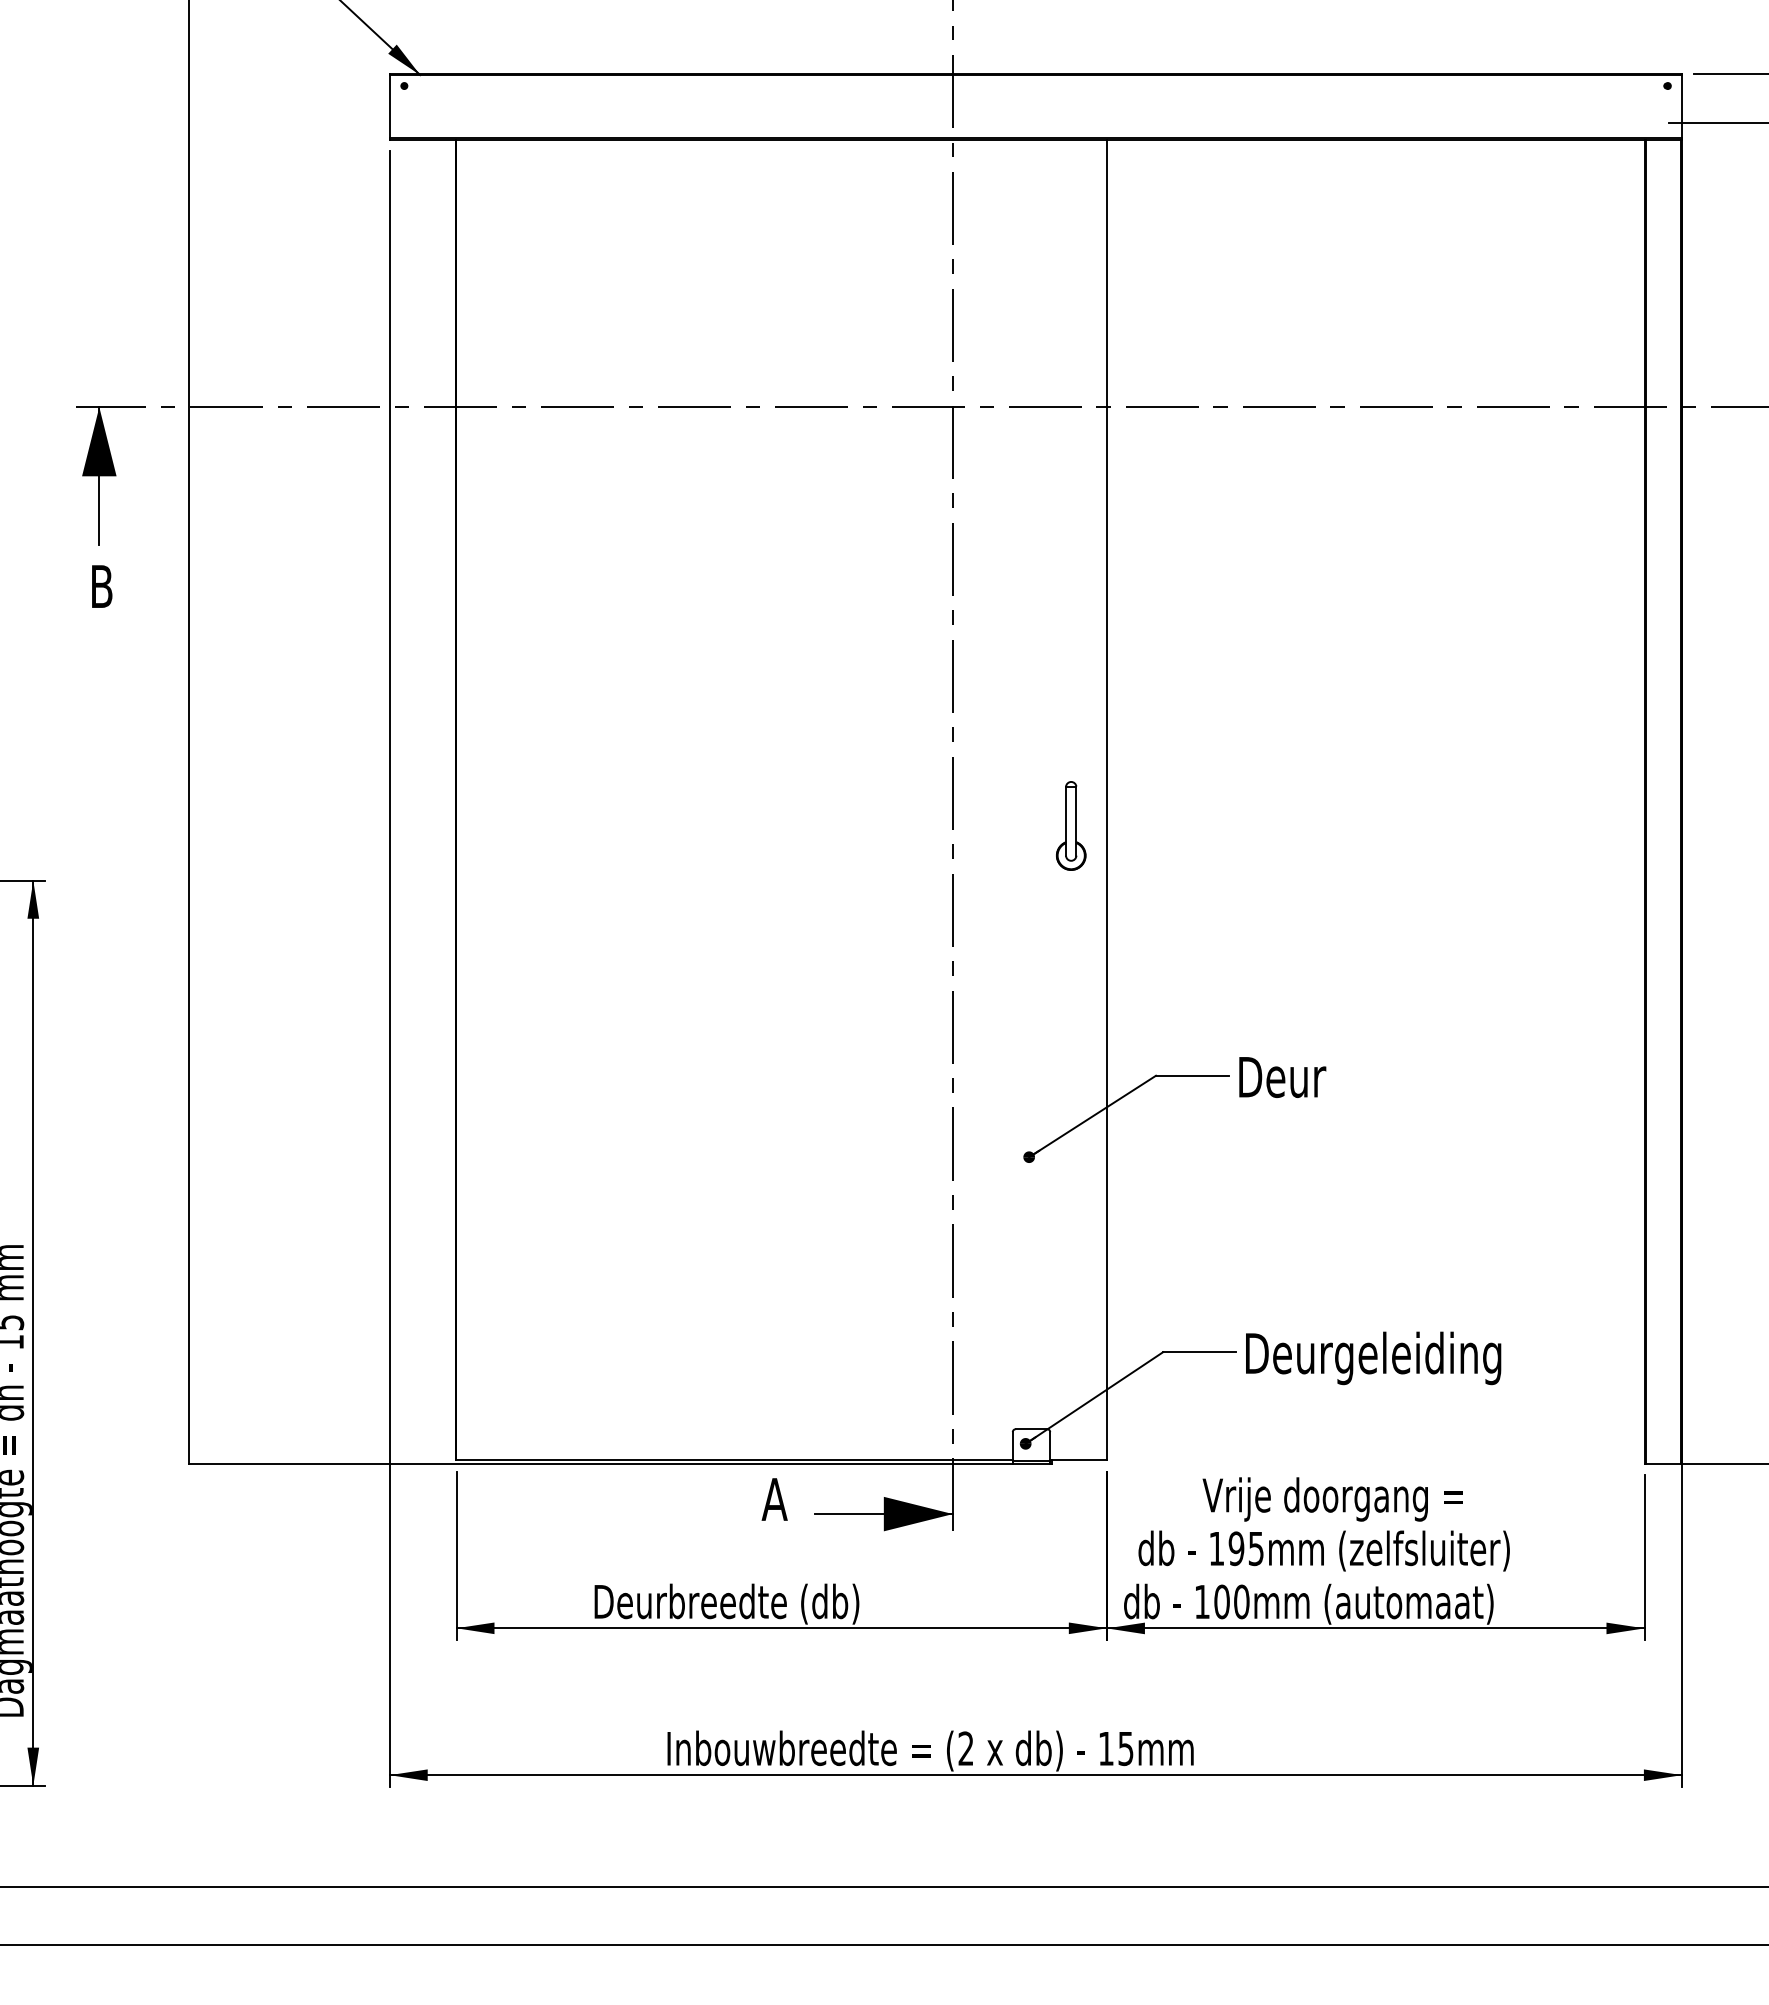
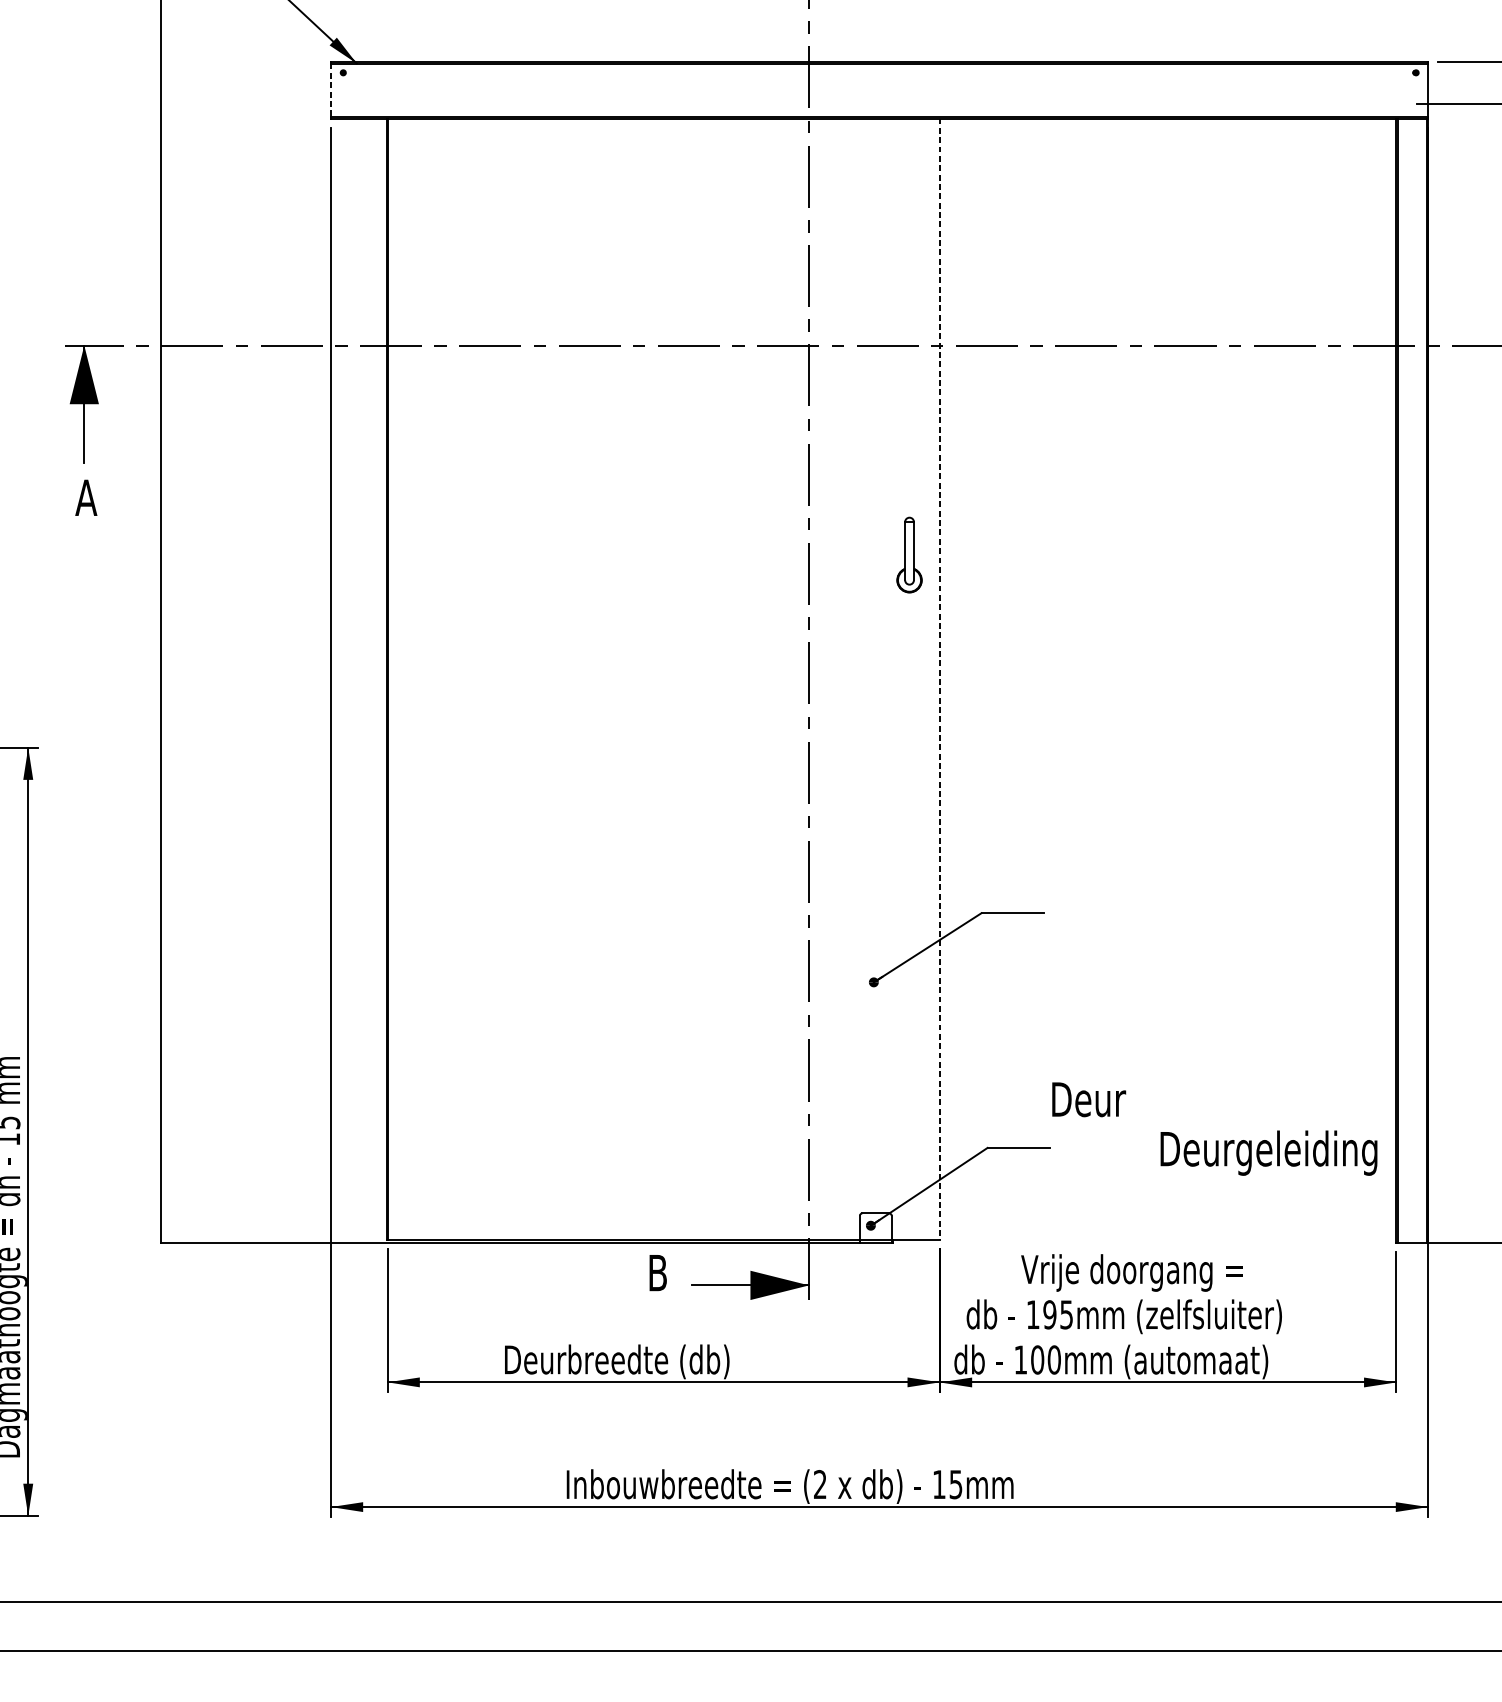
line: (389, 107) -> (330, 91), solid -> dashed
text: (101, 586) -> (86, 497), B -> A
line: (1106, 800) -> (939, 679), solid -> dashed
part: (1071, 825) -> (909, 554), moved
text: (1282, 1077) -> (1088, 1099), moved
text: (1373, 1358) -> (1268, 1153), moved
text: (774, 1499) -> (657, 1273), A -> B

